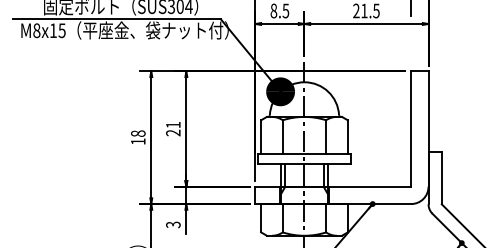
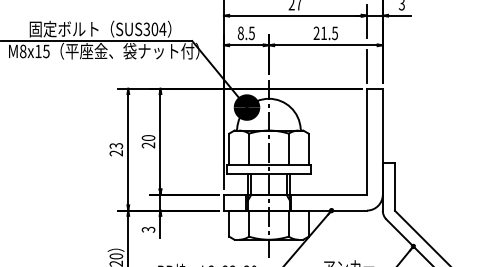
line: (410, 47) -> (366, 66), added
text: (173, 124) -> (148, 137), 21 -> 20
text: (137, 137) -> (115, 149), 18 -> 23

